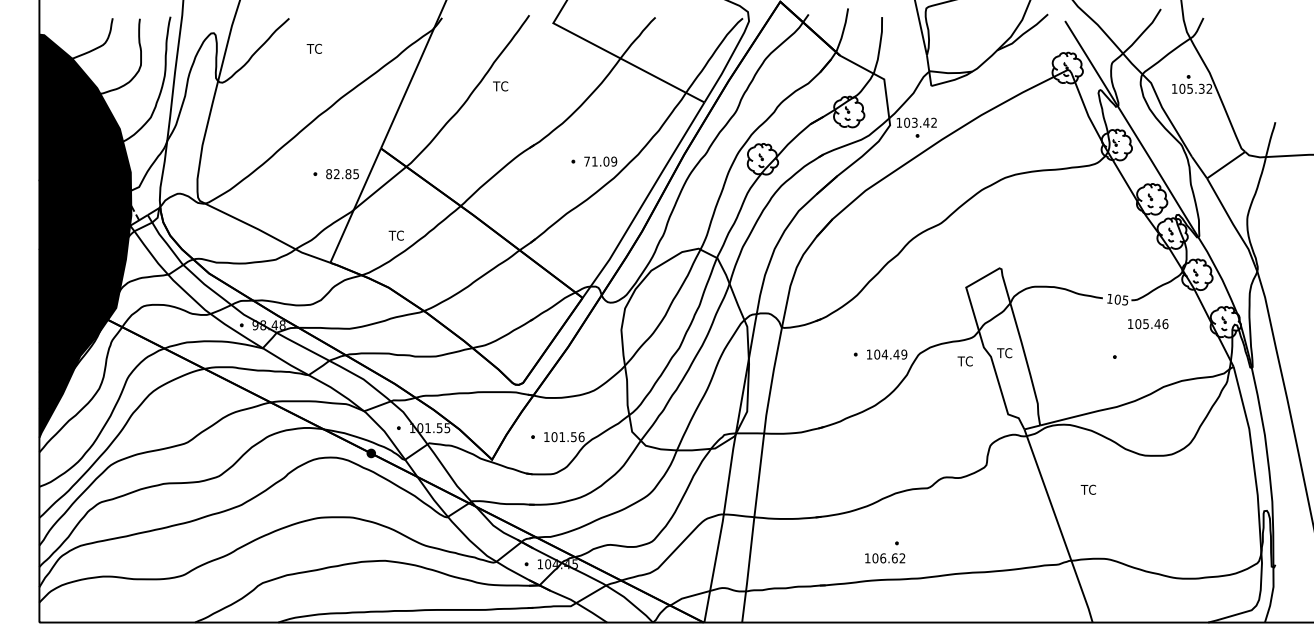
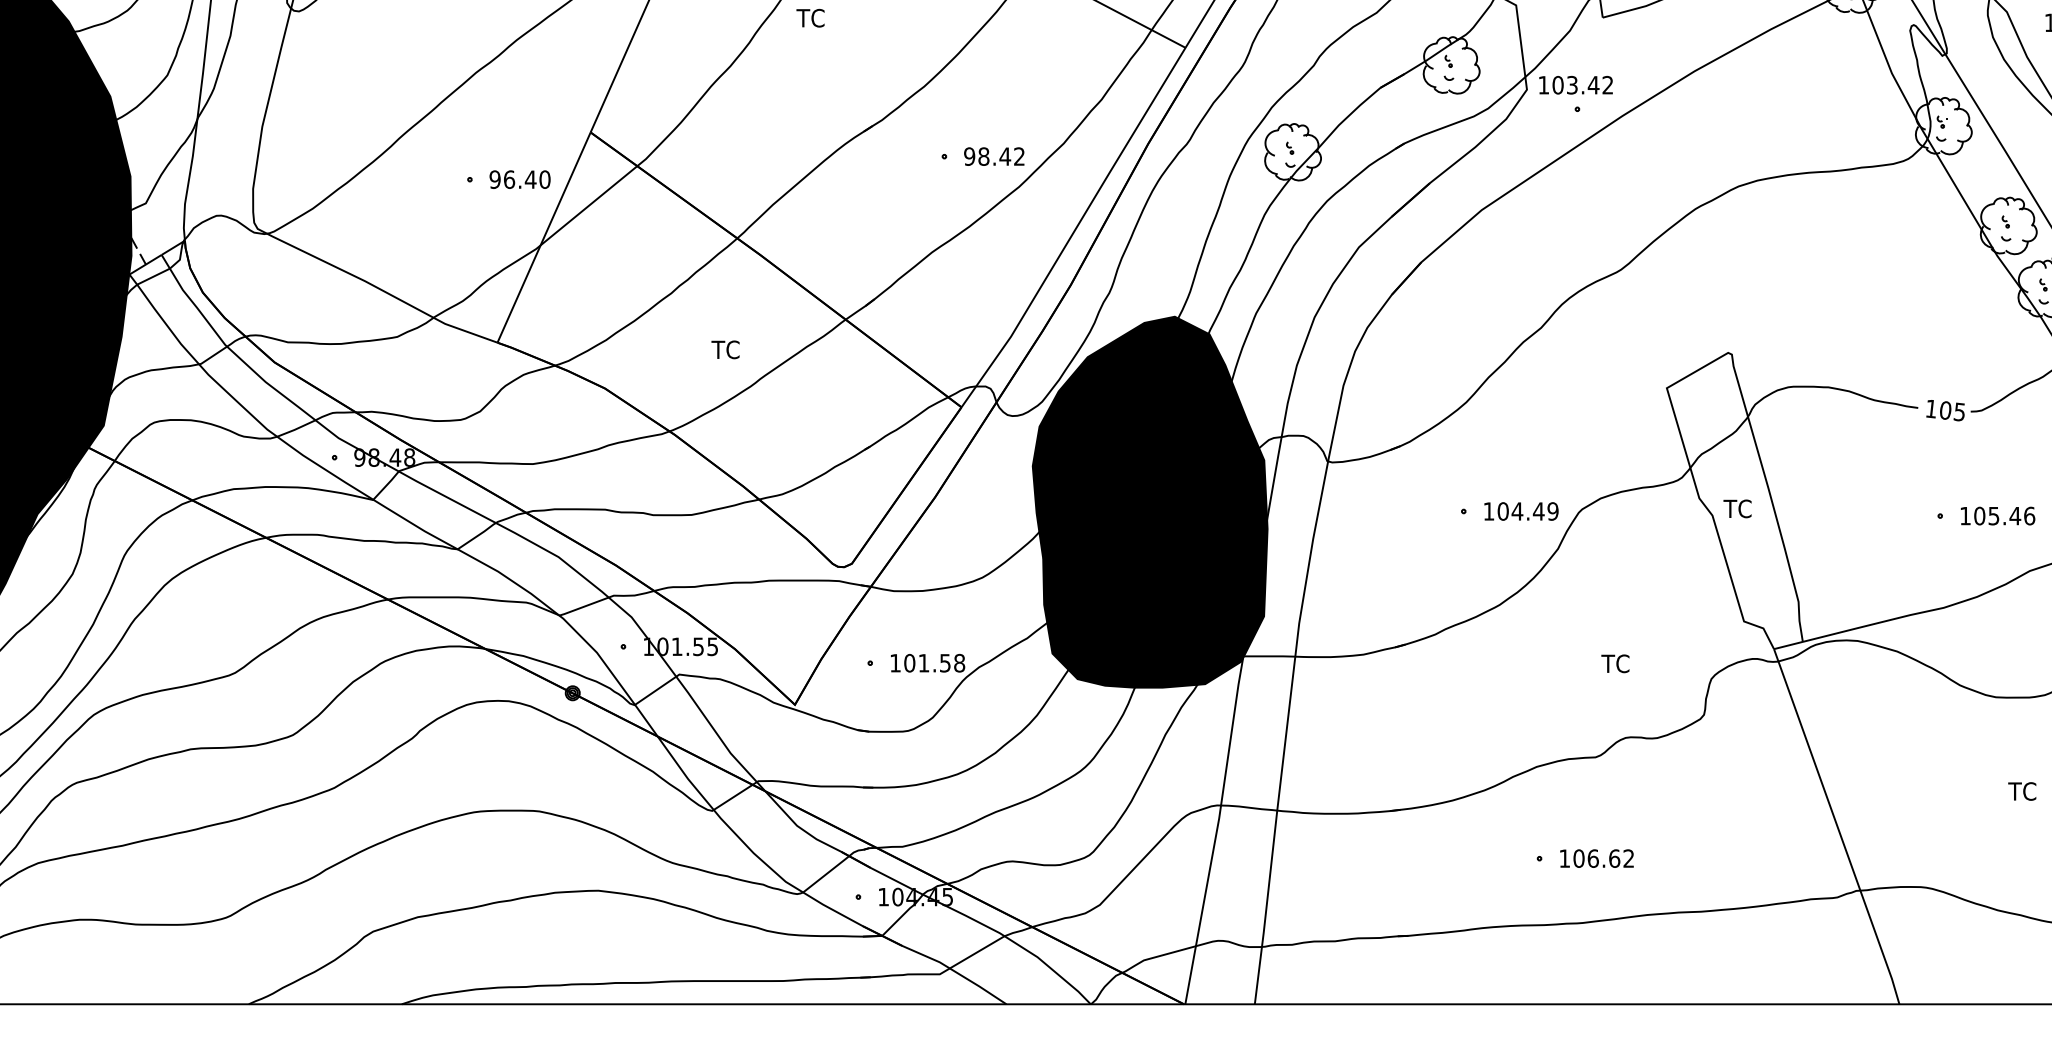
text: (600, 161) -> (994, 156), 71.09 -> 98.42
text: (342, 174) -> (519, 180), 82.85 -> 96.40
text: (395, 235) -> (723, 349), moved
text: (1148, 324) -> (1998, 516), moved
fill: (685, 349) -> (1150, 502), added
text: (964, 361) -> (1614, 663), moved
text: (581, 436) -> (959, 662), 101.56 -> 101.58
text: (1087, 489) -> (2020, 790), moved
text: (885, 558) -> (1597, 858), moved

